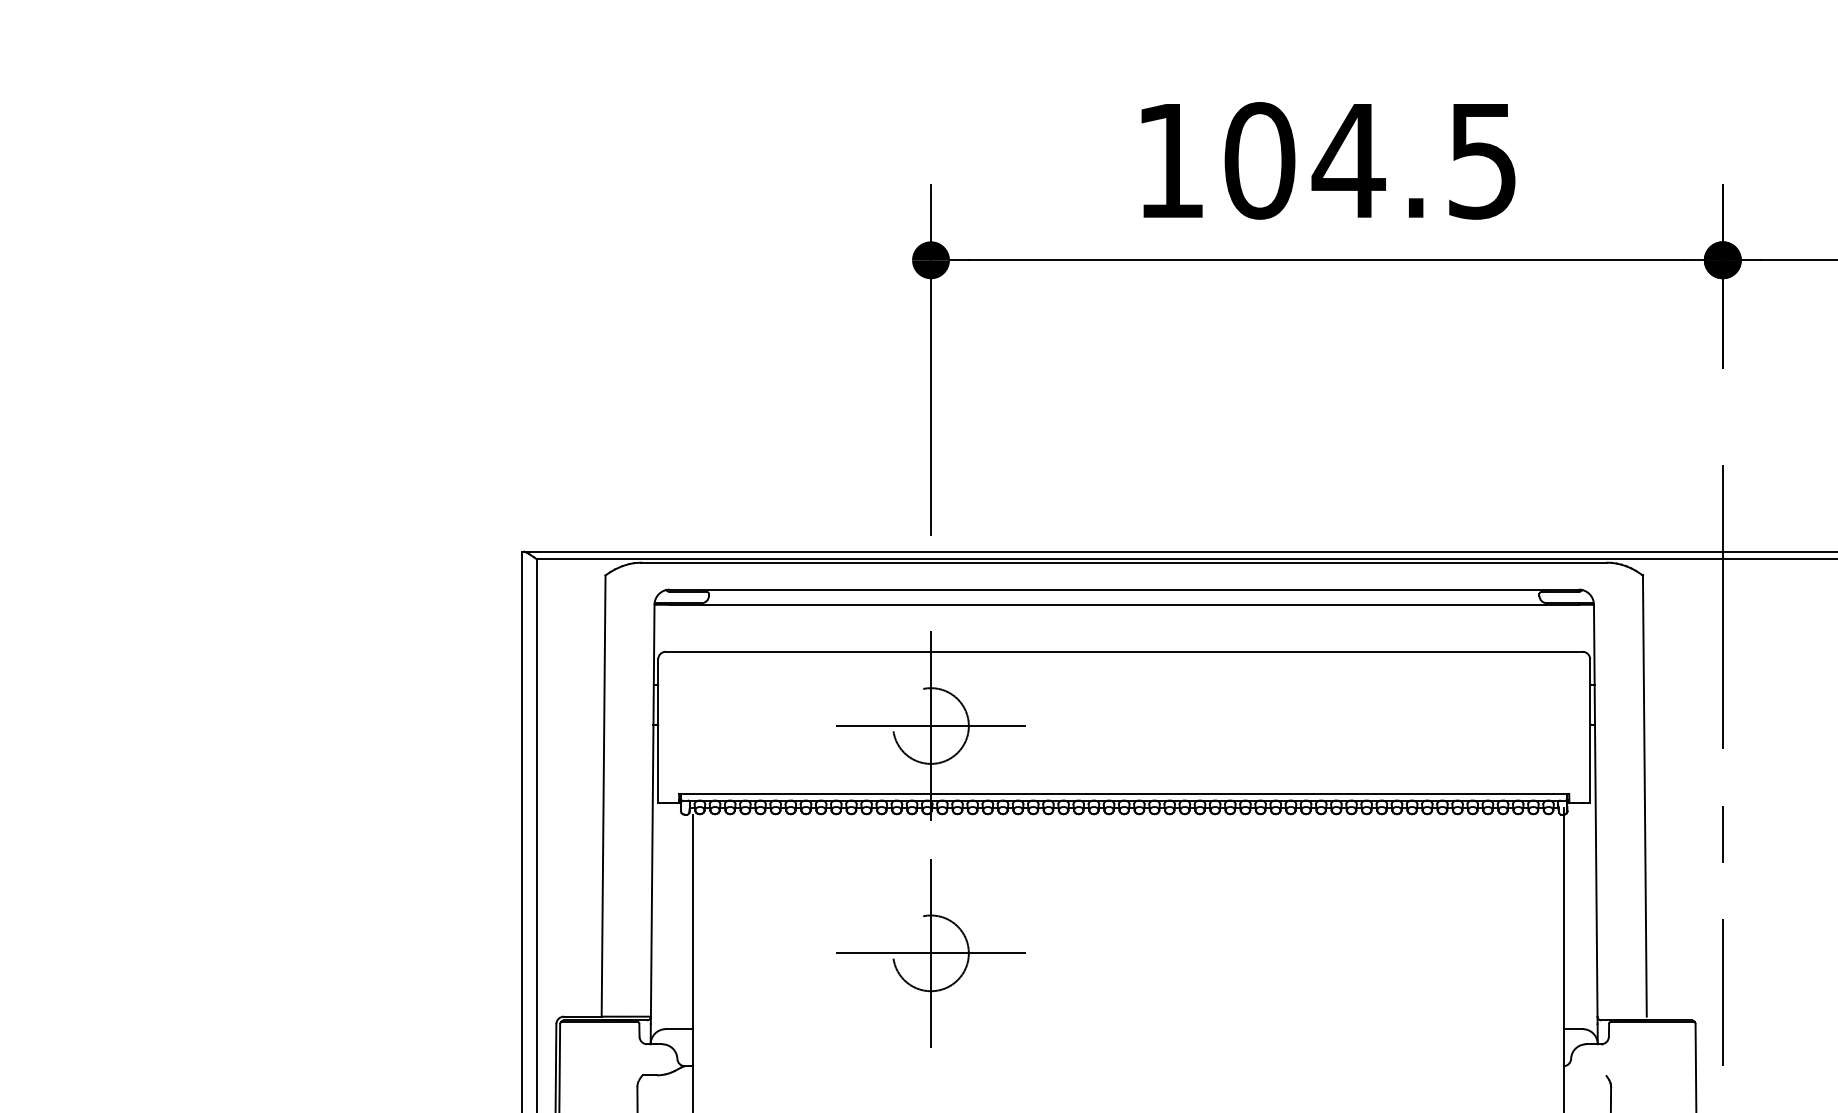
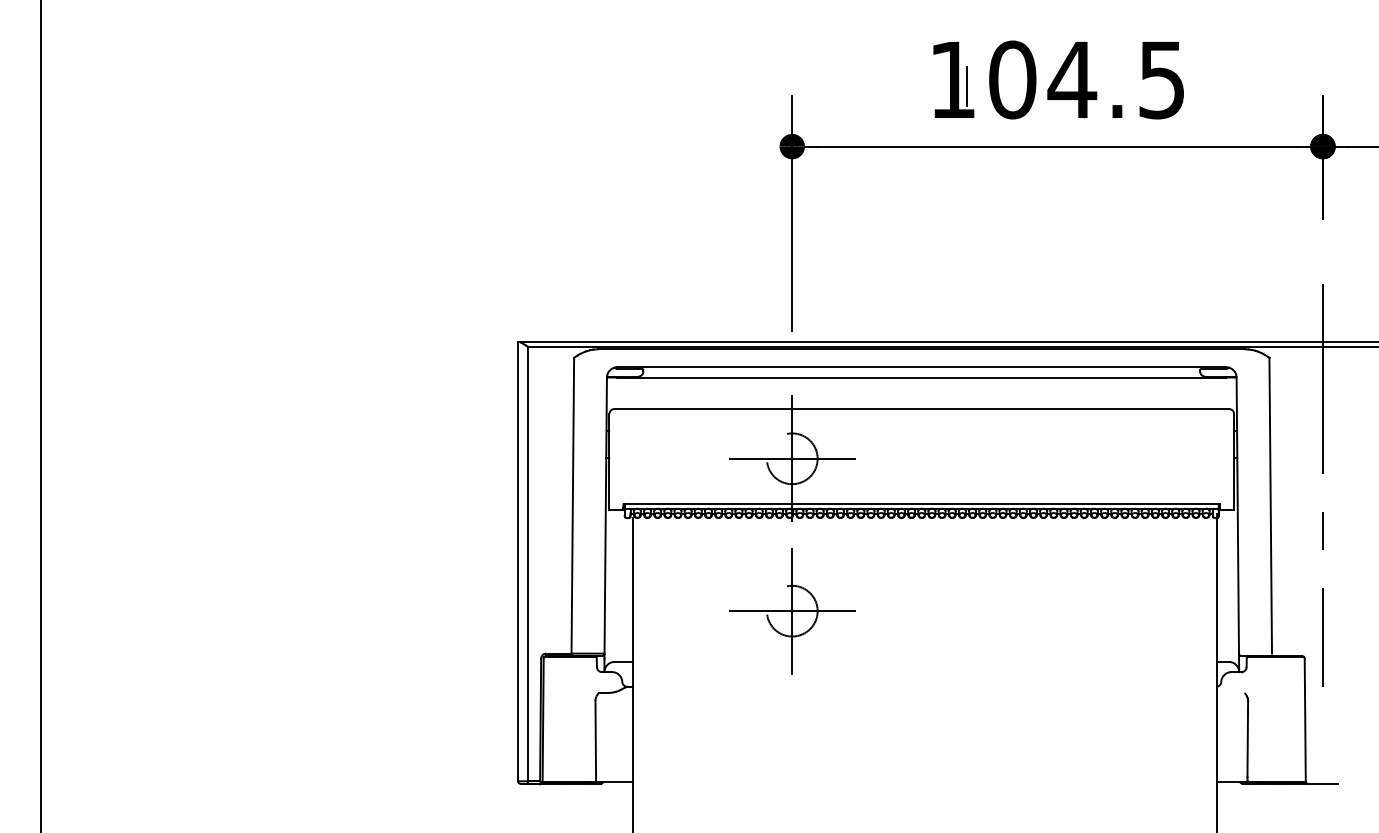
line: (1192, 170) -> (967, 86), added

